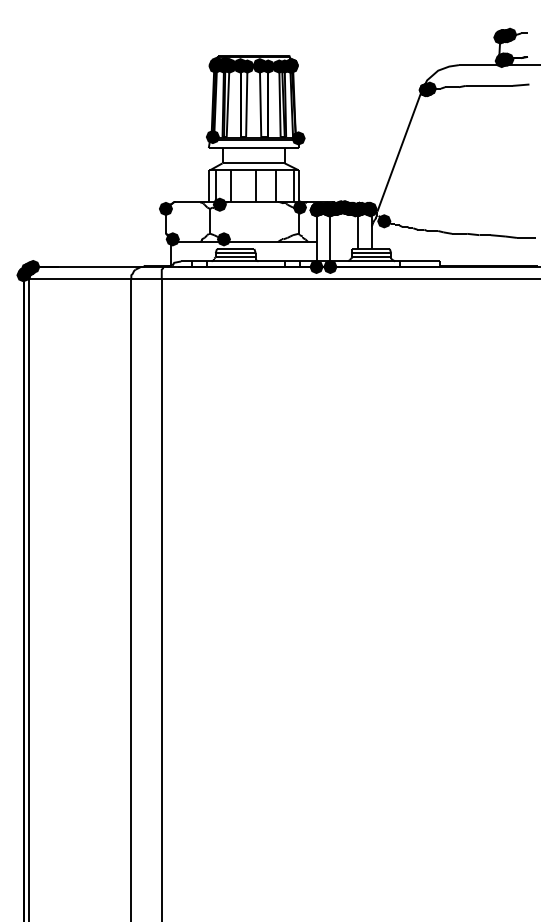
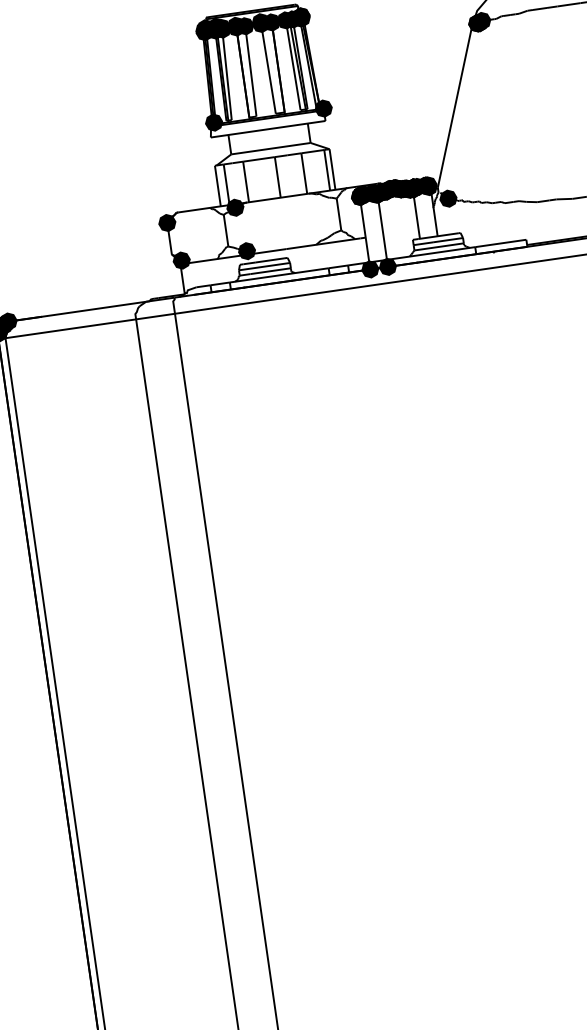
fill: (299, 207) -> (337, 196), removed

